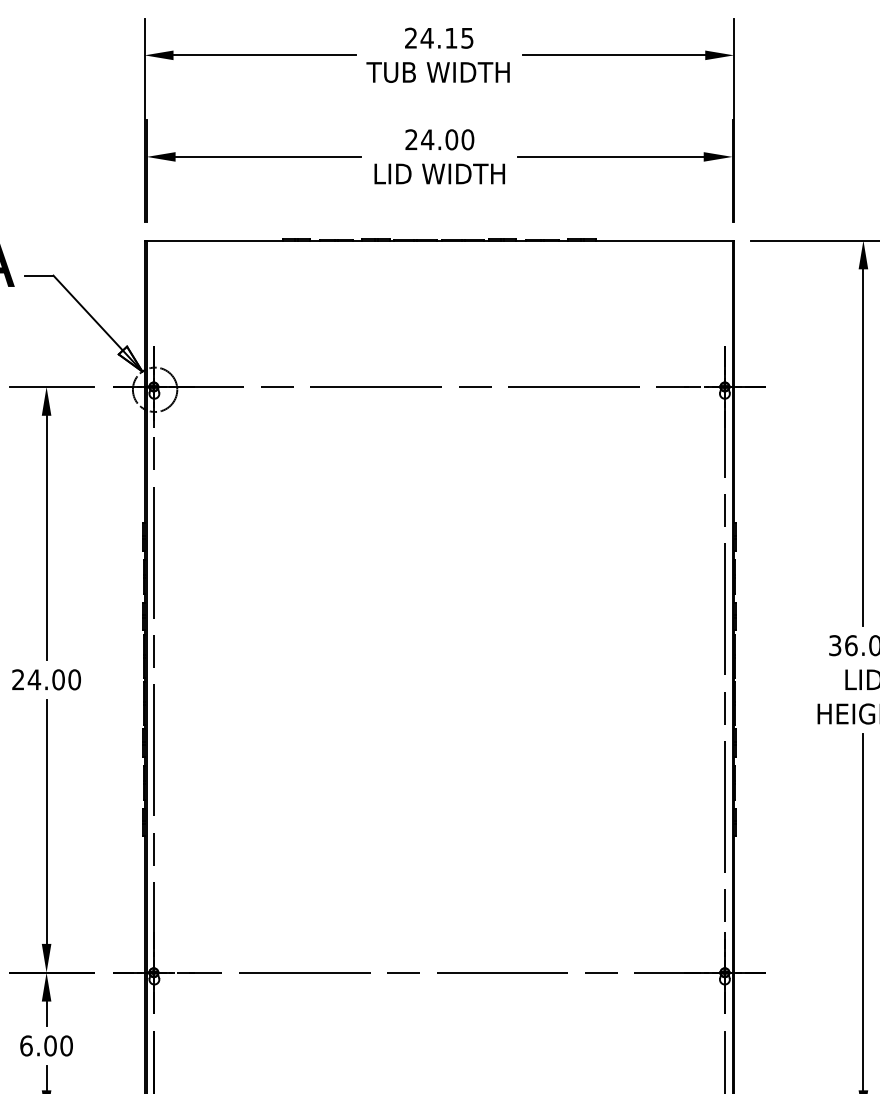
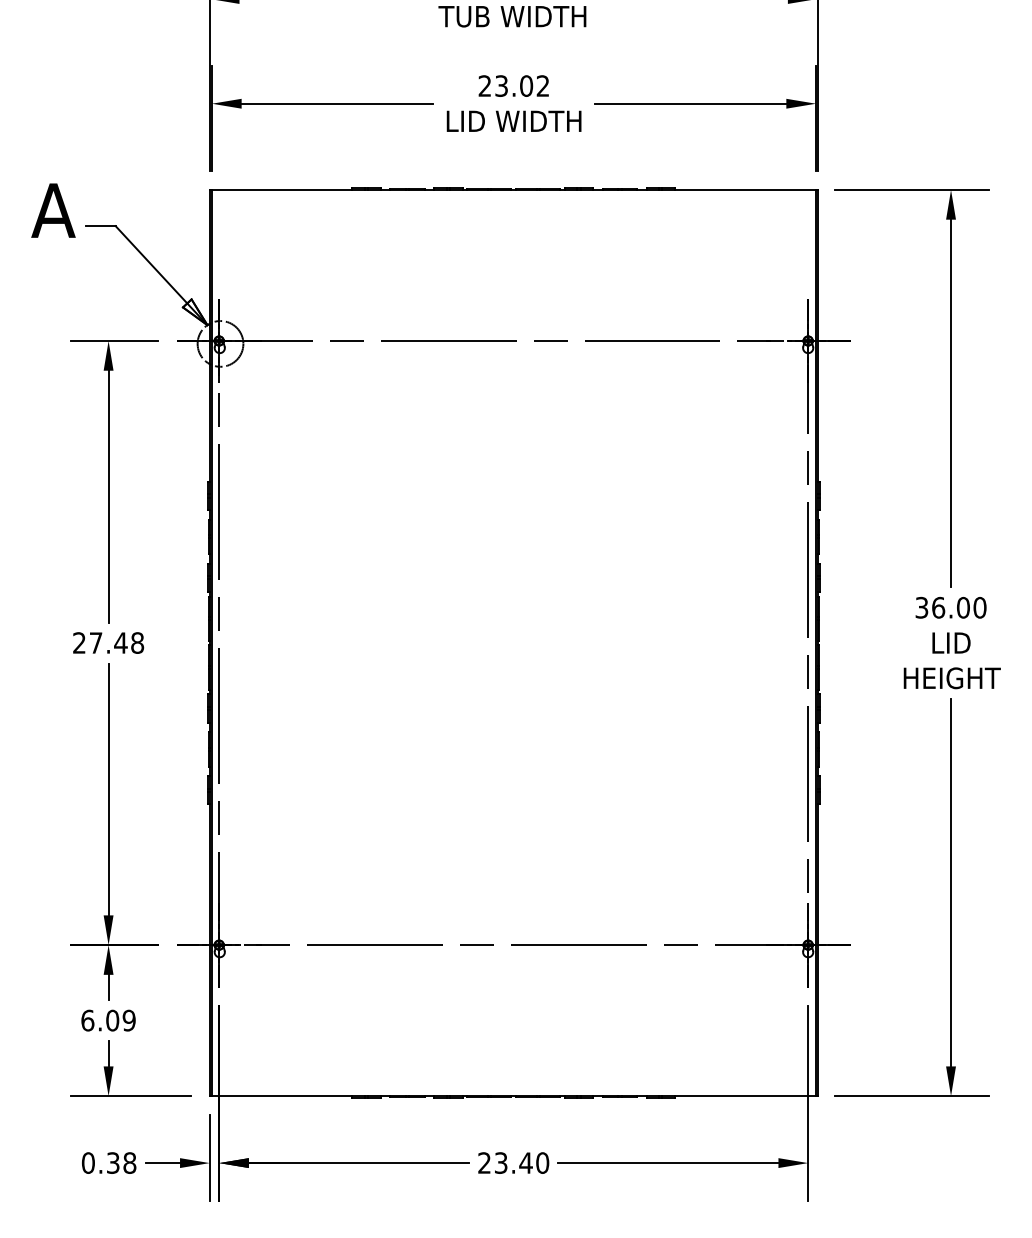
text: (446, 139) -> (521, 85), 24.00 -> 23.02
text: (54, 679) -> (116, 642), 24.00 -> 27.48
text: (65, 1045) -> (128, 1020), 6.00 -> 6.09

